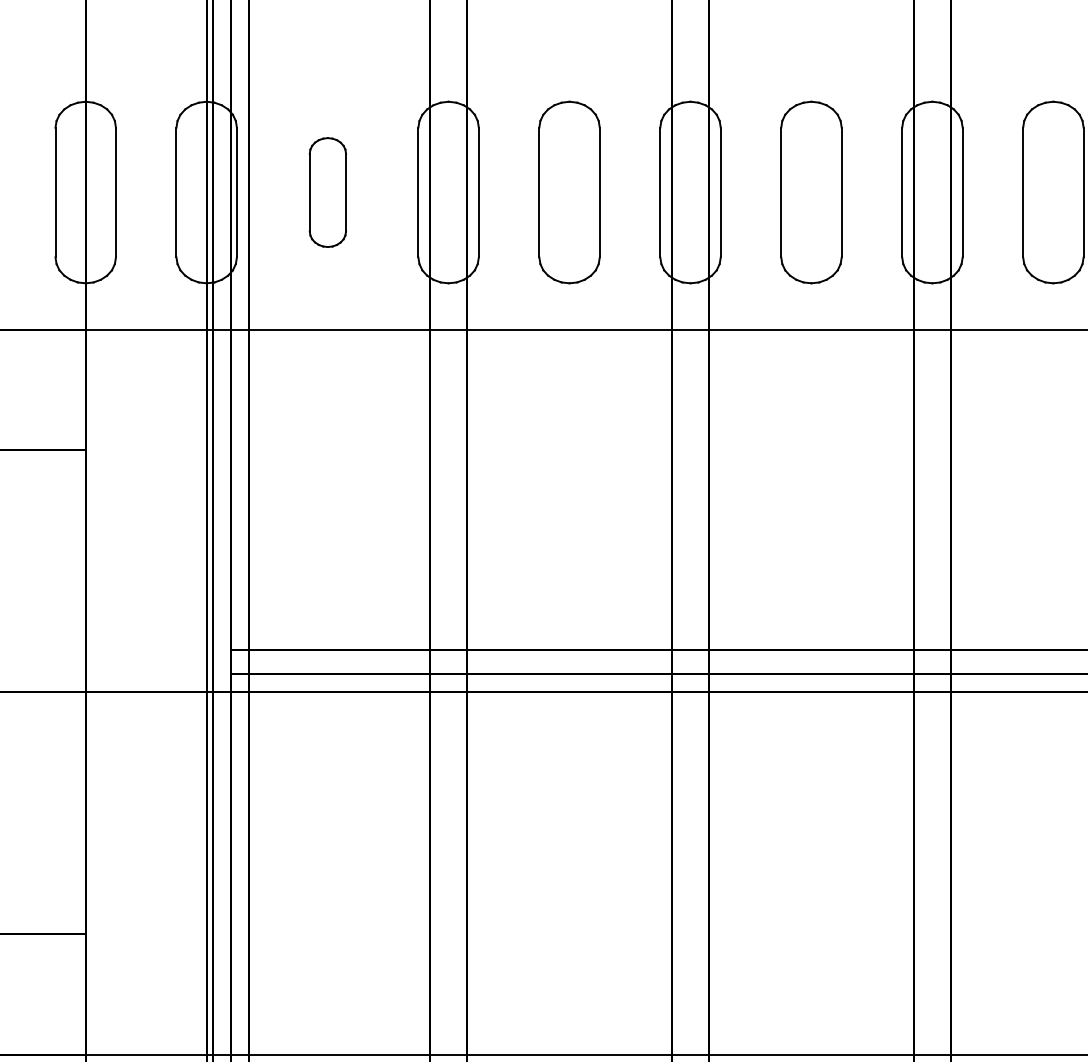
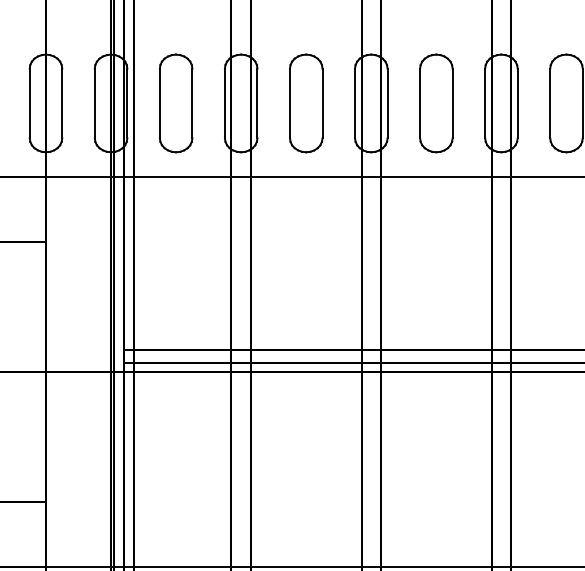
part: (328, 192) -> (176, 103), size x1.67

